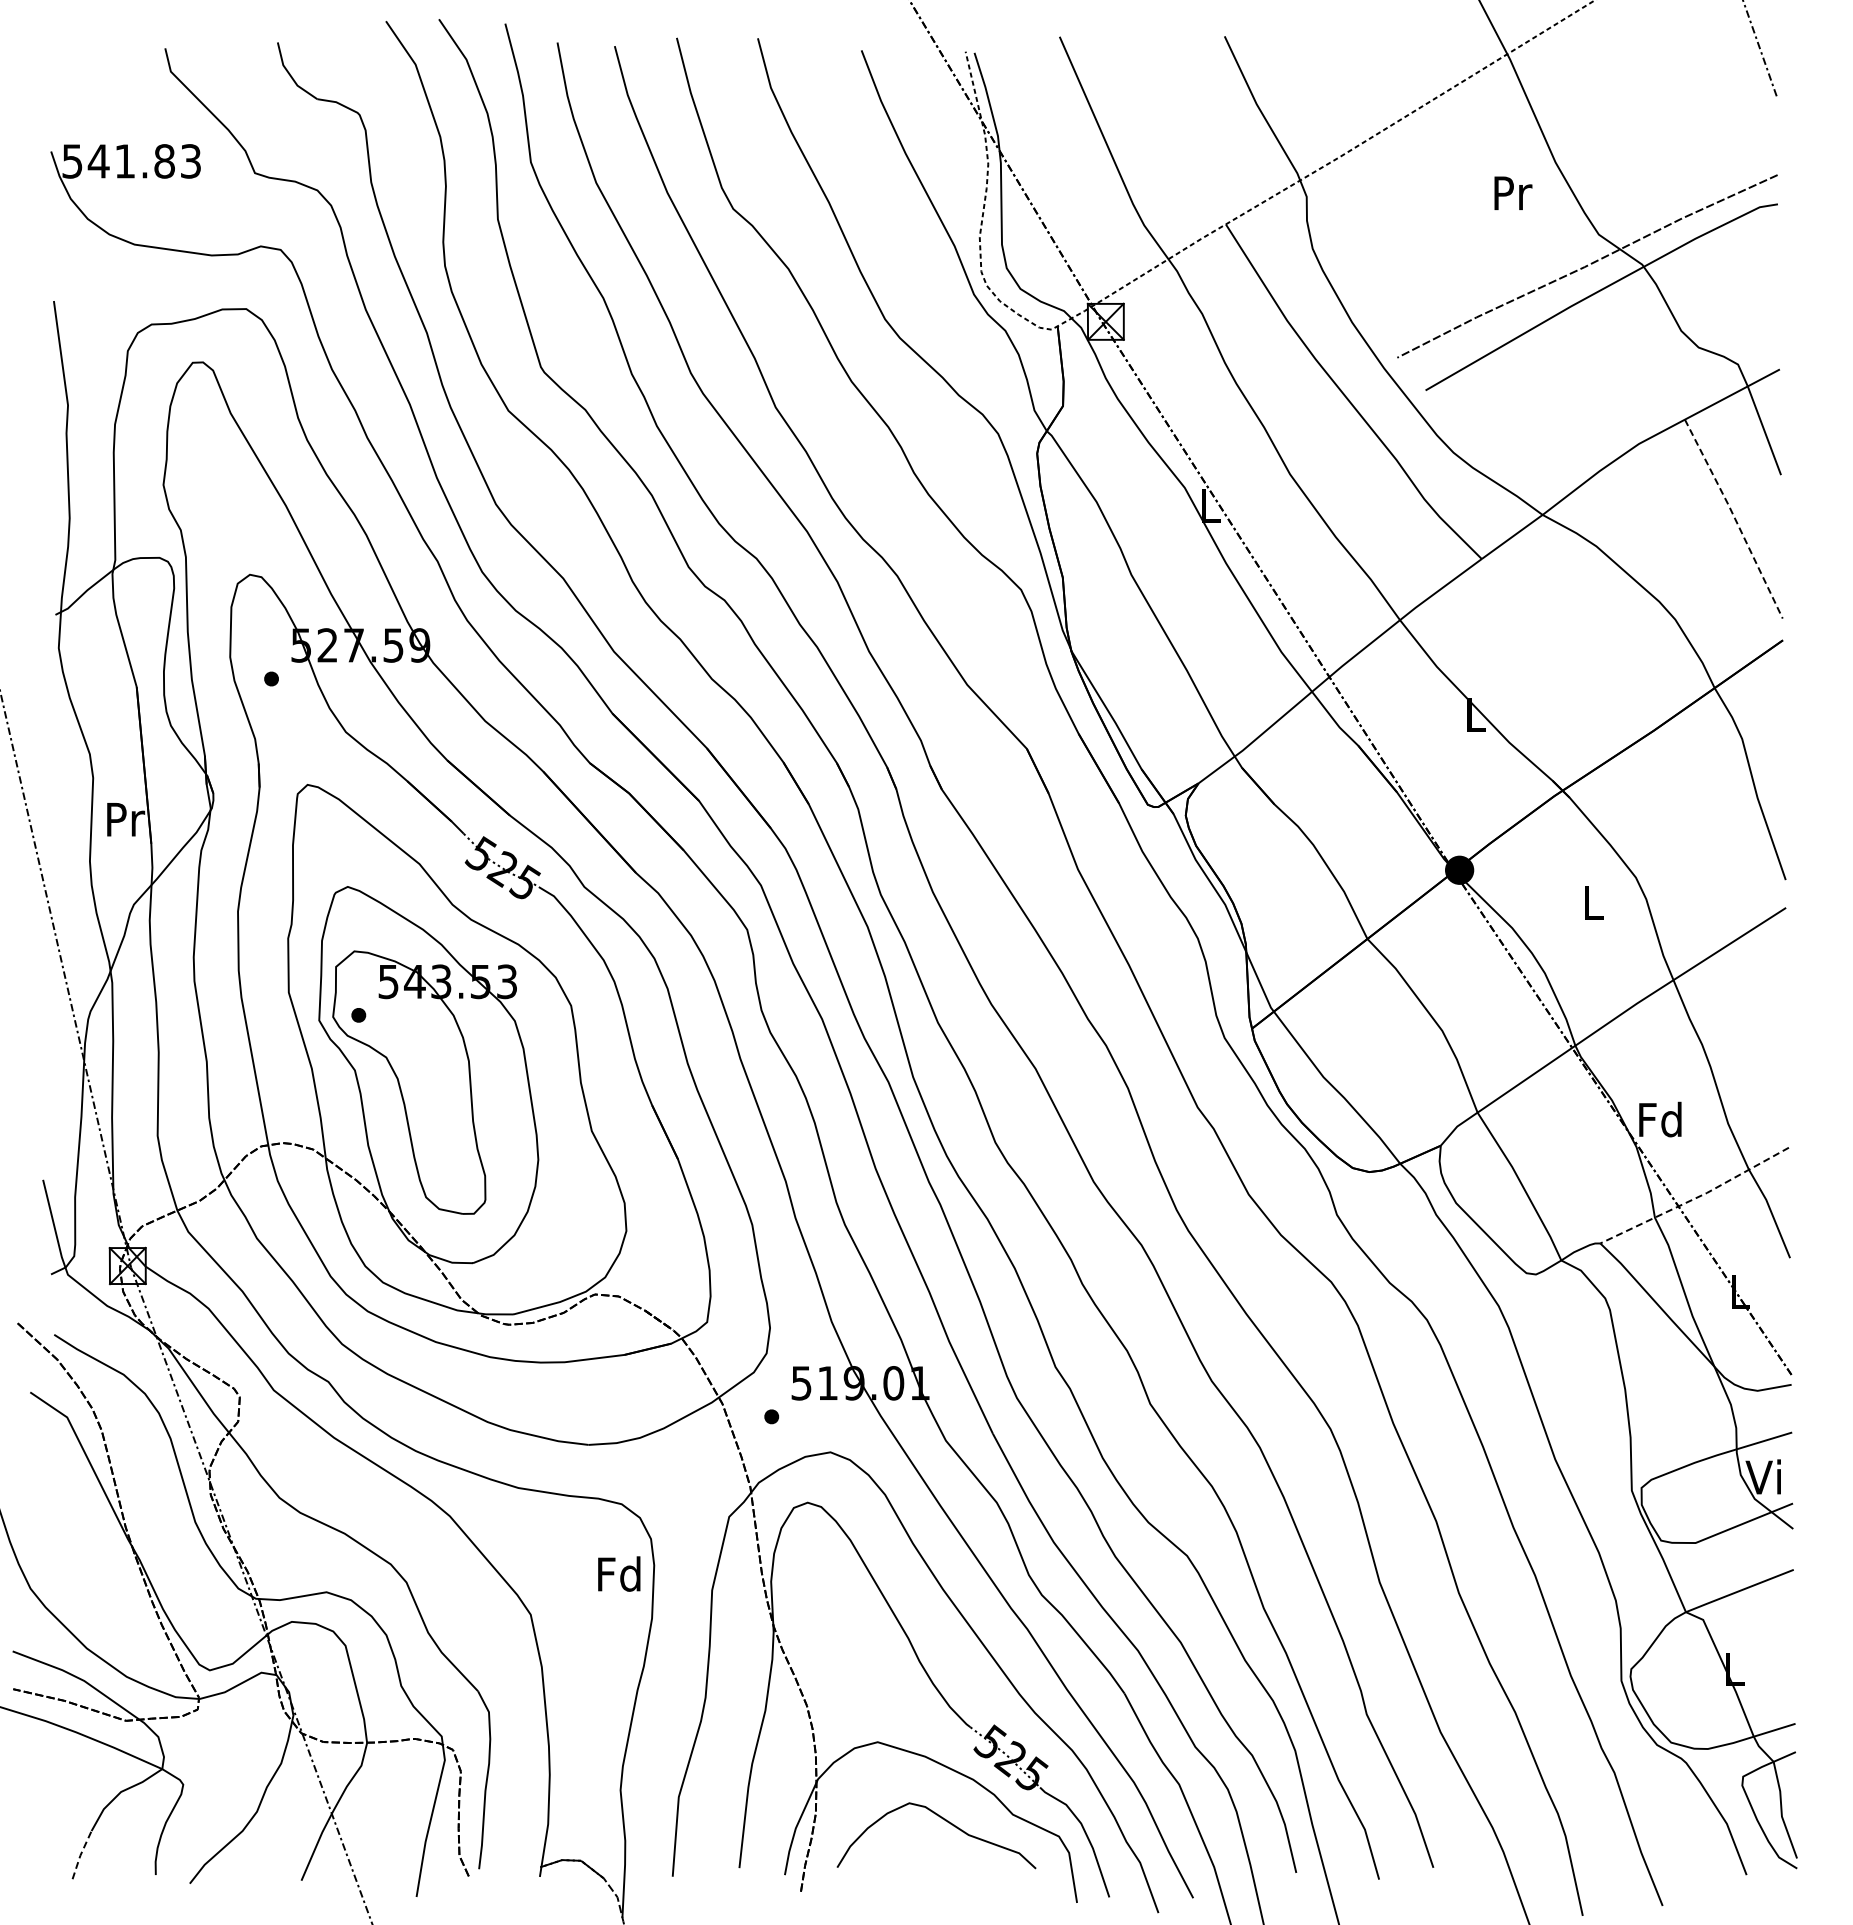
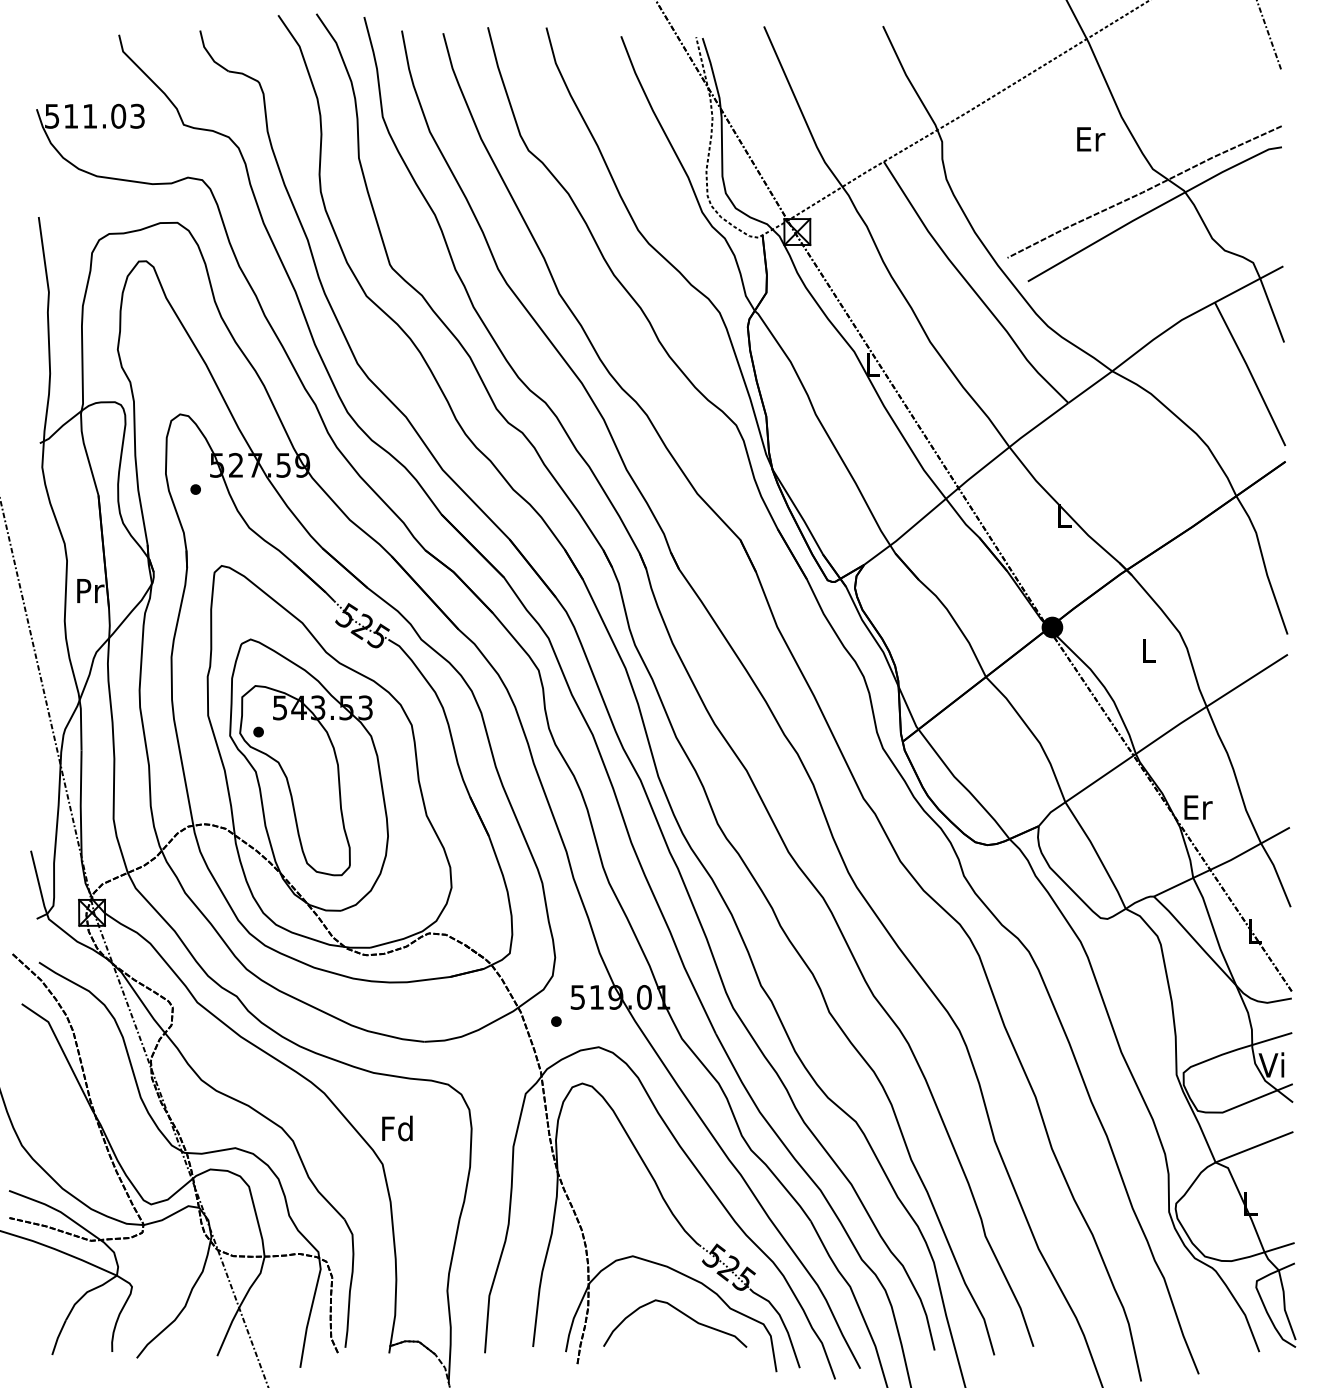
text: (131, 161) -> (94, 116), 541.83 -> 511.03
text: (1513, 193) -> (1091, 139), Pr -> Er
line: (1734, 518) -> (1250, 373), dashed -> solid
text: (1660, 1119) -> (1197, 807), Fd -> Er
line: (1696, 1198) -> (1223, 864), dashed -> solid
text: (619, 1573) -> (397, 1128), moved
line: (80, 1854) -> (57, 1337), dashed -> solid

